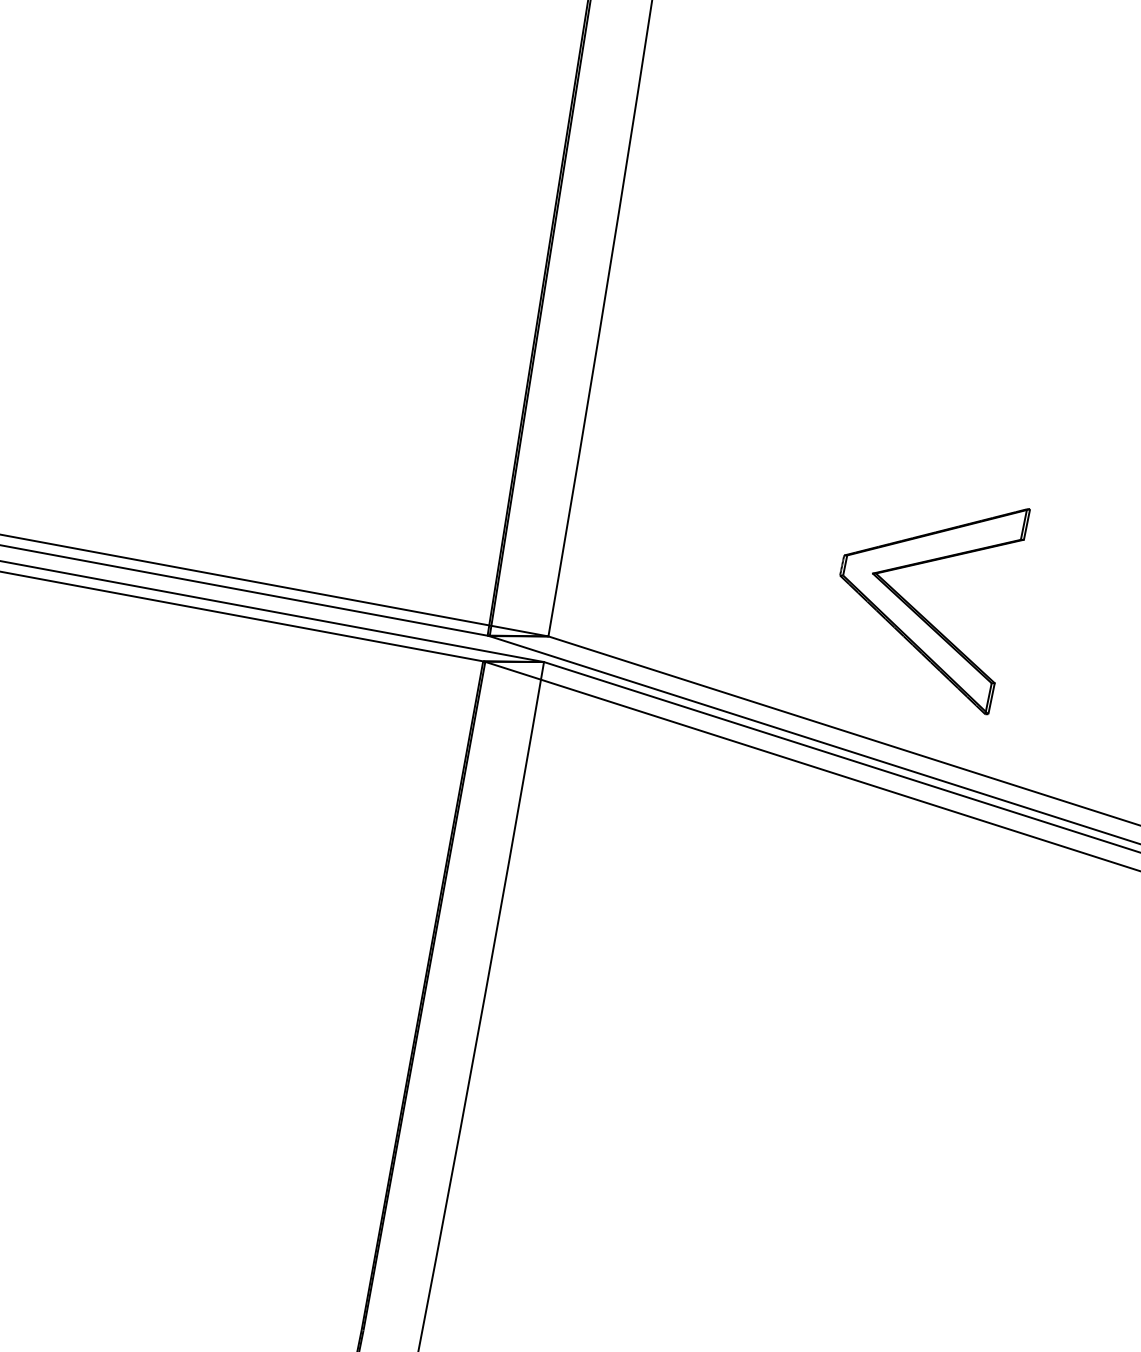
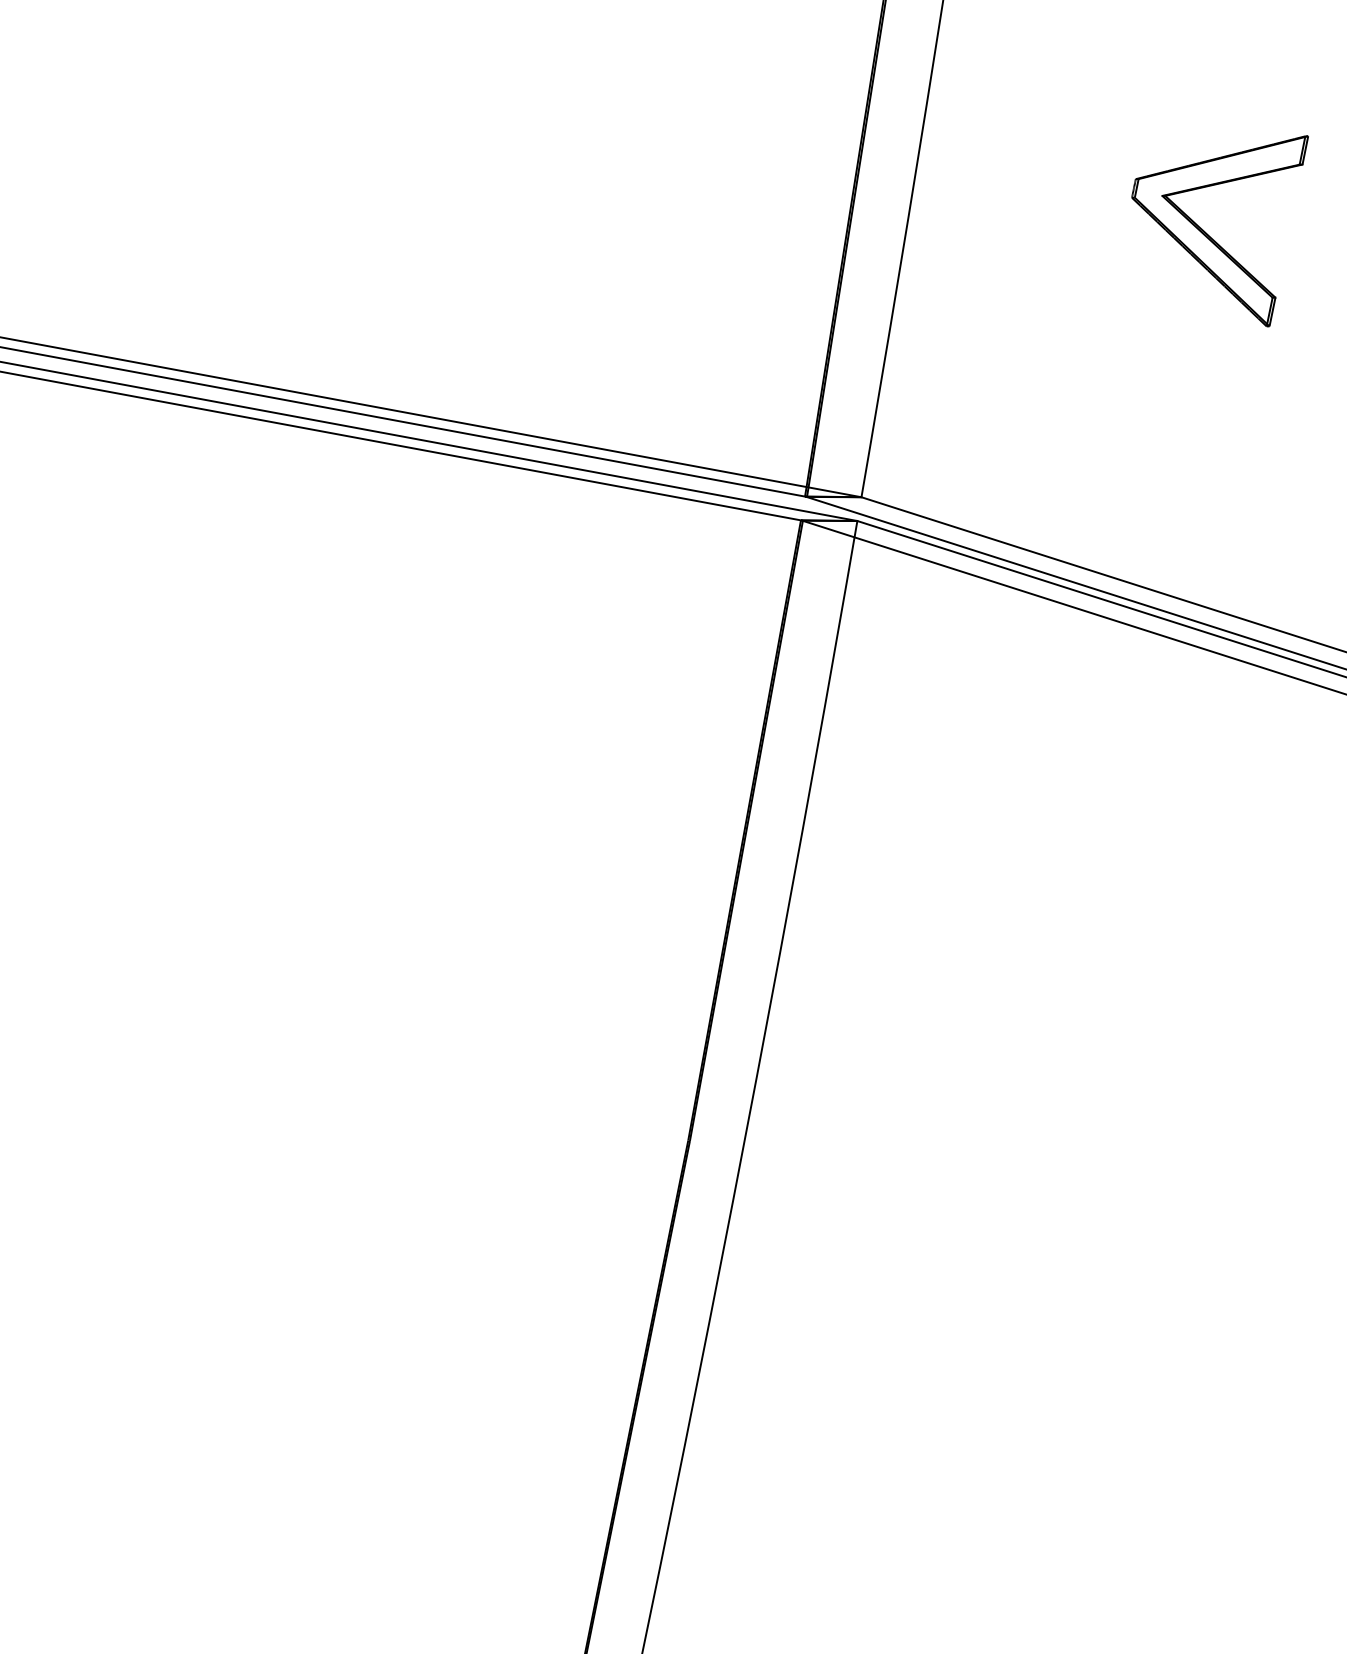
part: (930, 621) -> (1215, 240), moved

